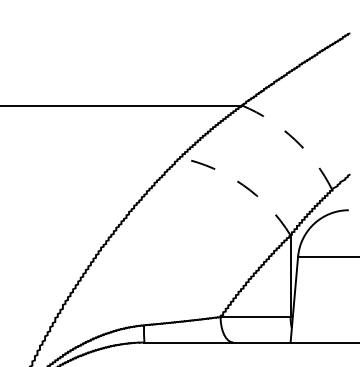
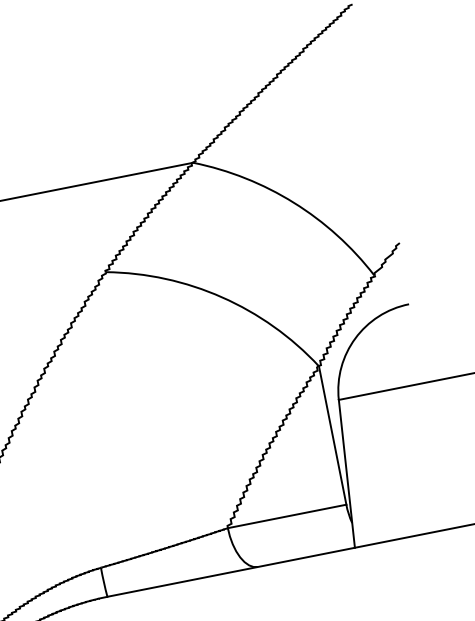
arc: (294, 139) -> (293, 202), dashed -> solid
arc: (243, 185) -> (222, 297), dashed -> solid

